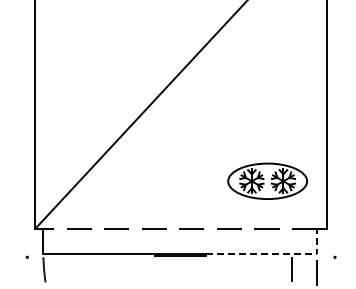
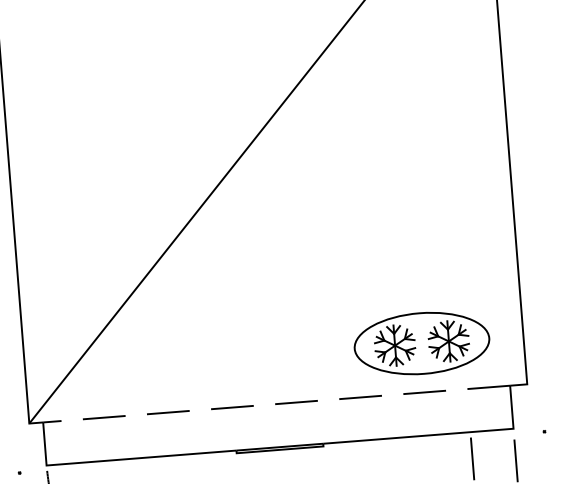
part: (267, 180) -> (421, 342), moved
line: (275, 254) -> (442, 434), dashed -> solid

